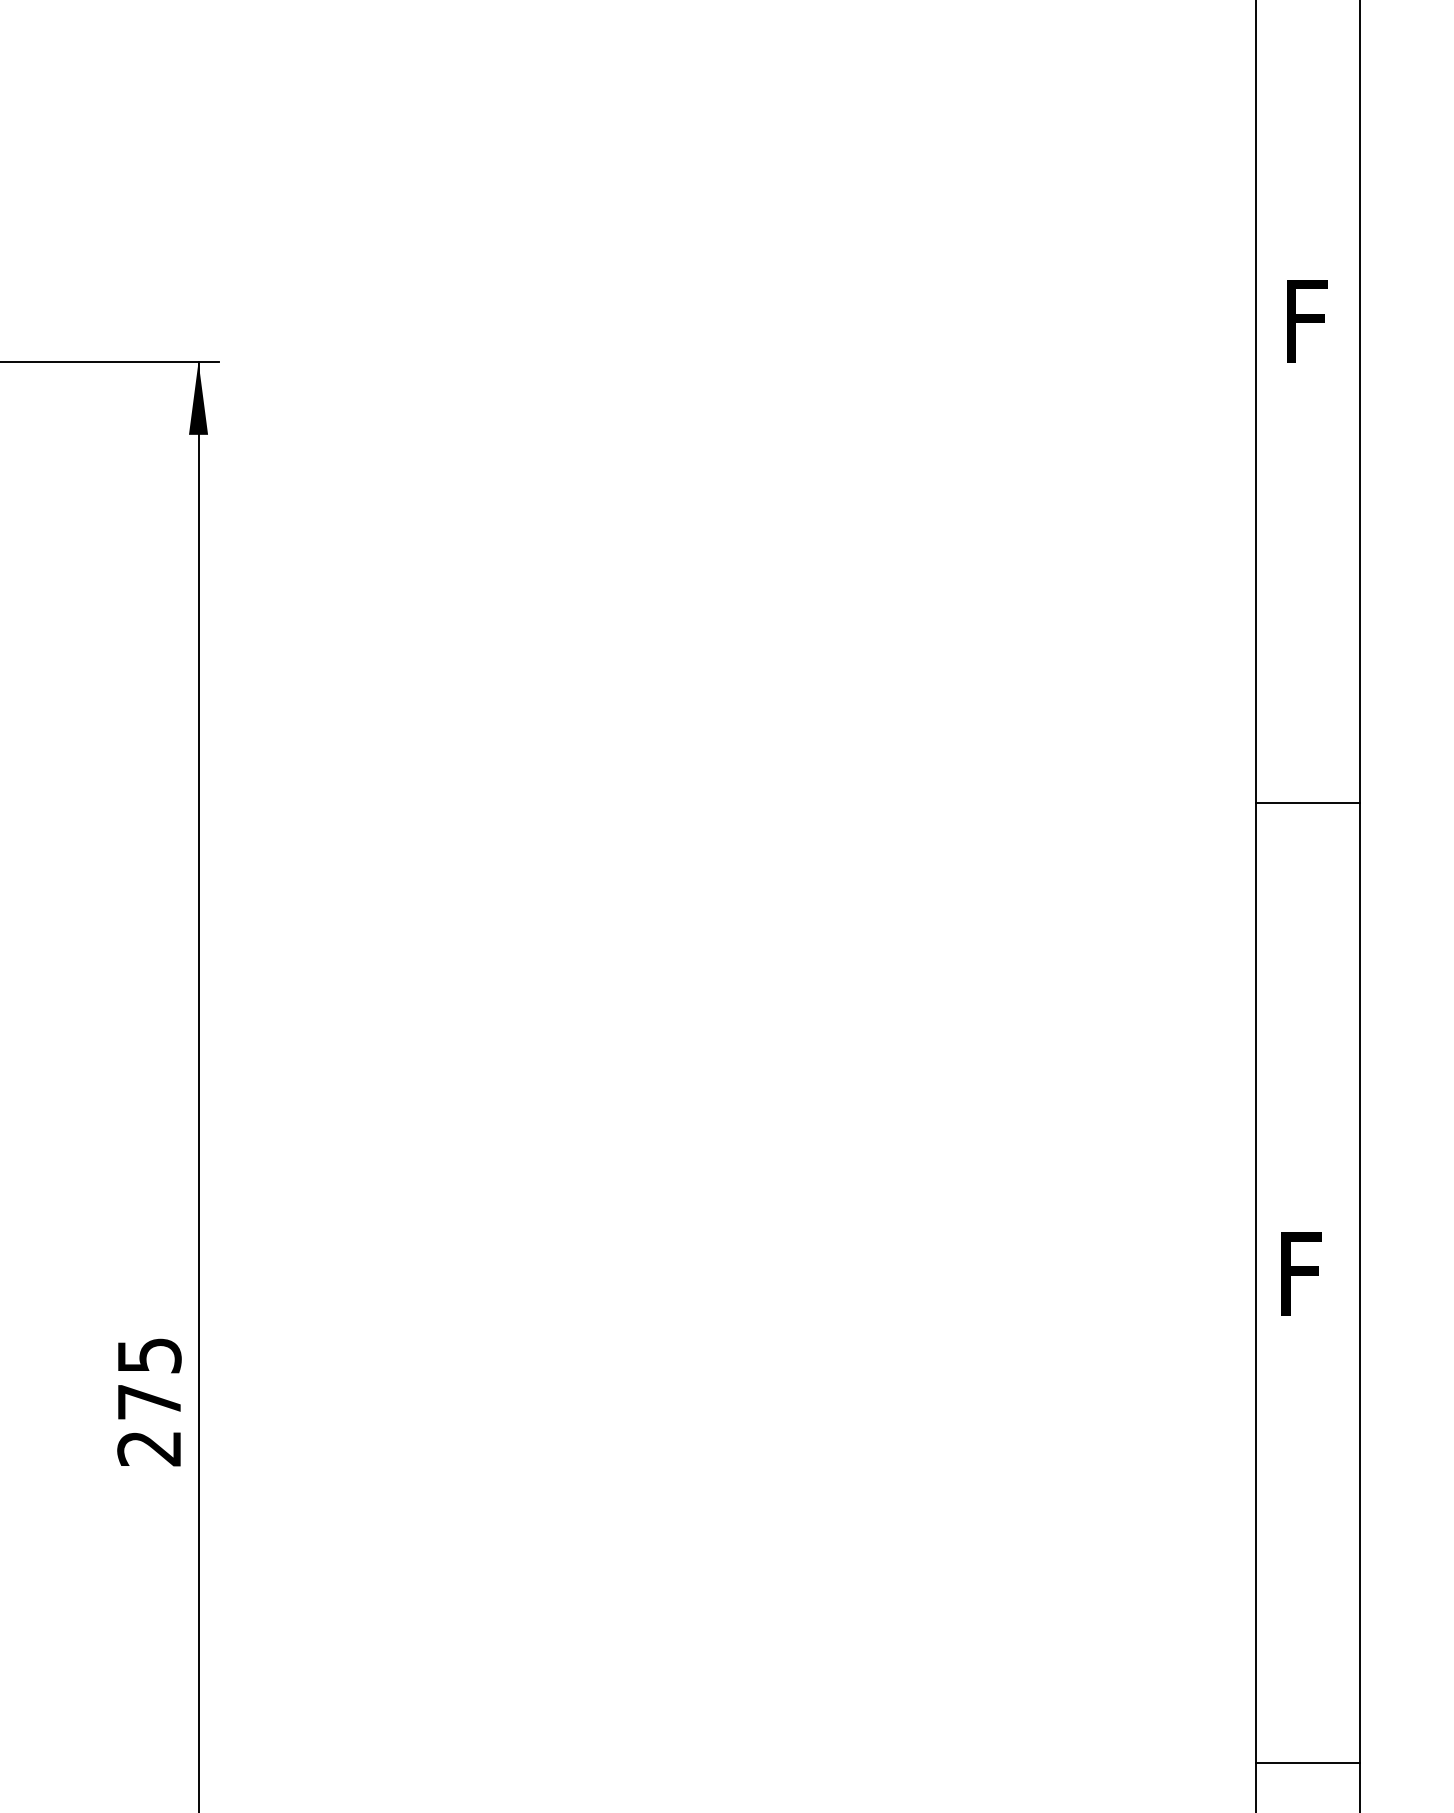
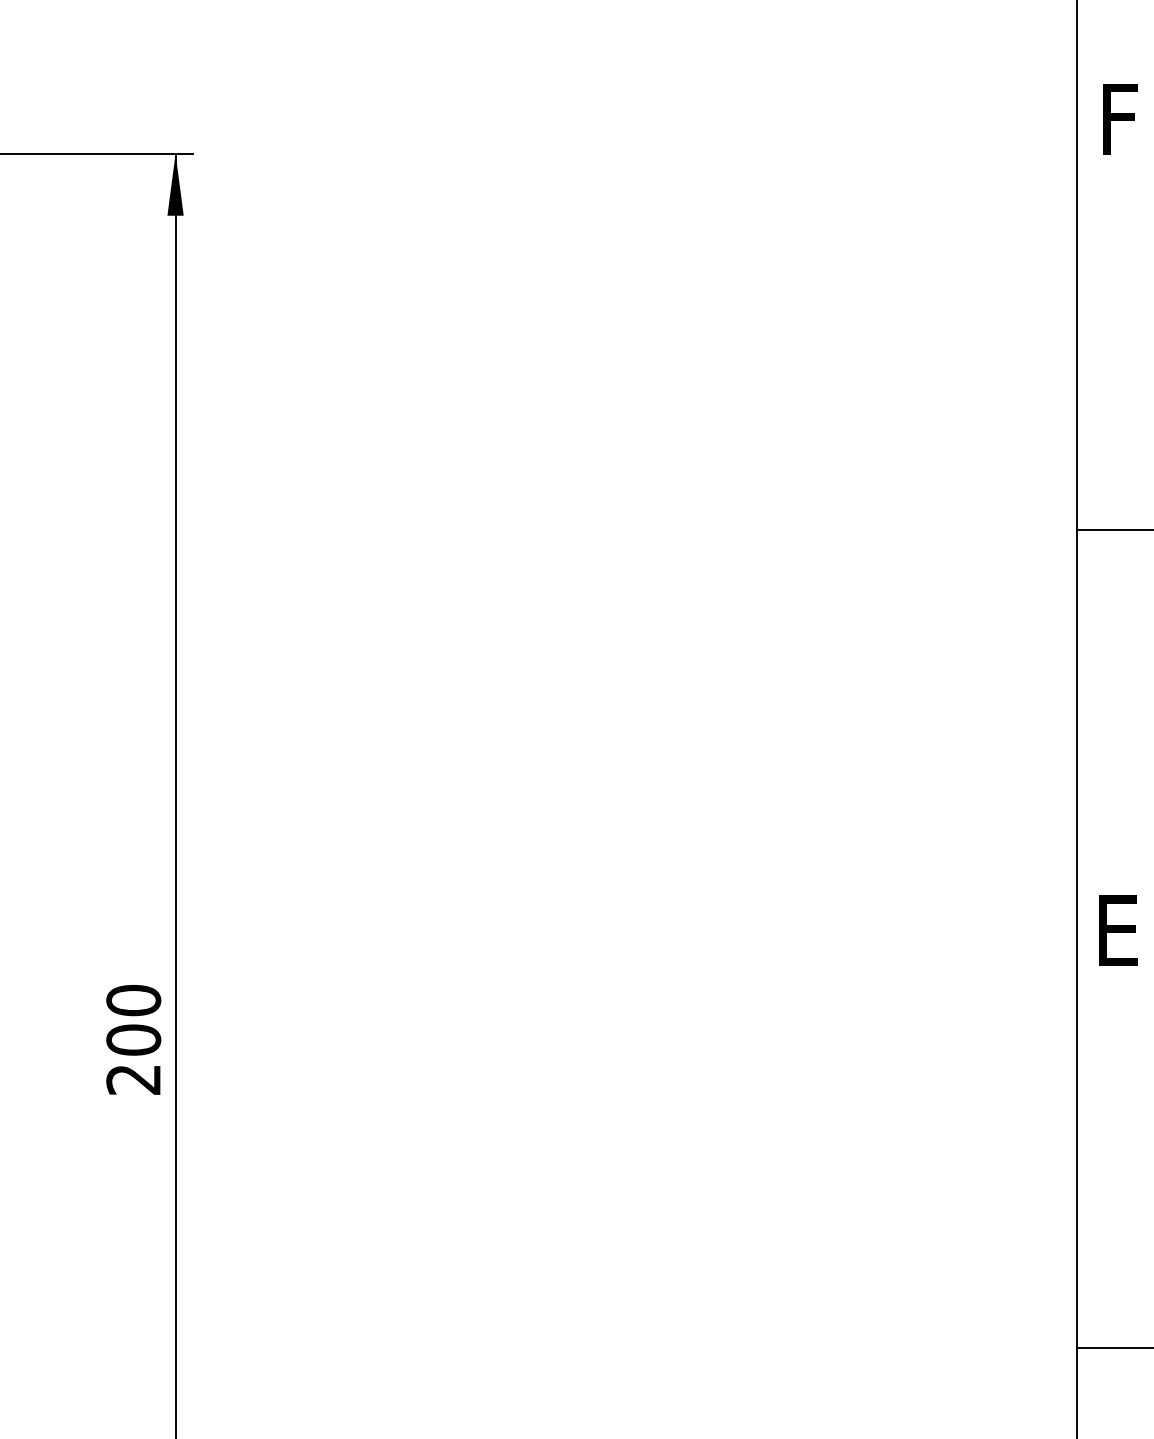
text: (1308, 1273) -> (1121, 930), F -> E
text: (149, 1378) -> (133, 1020), 275 -> 200

